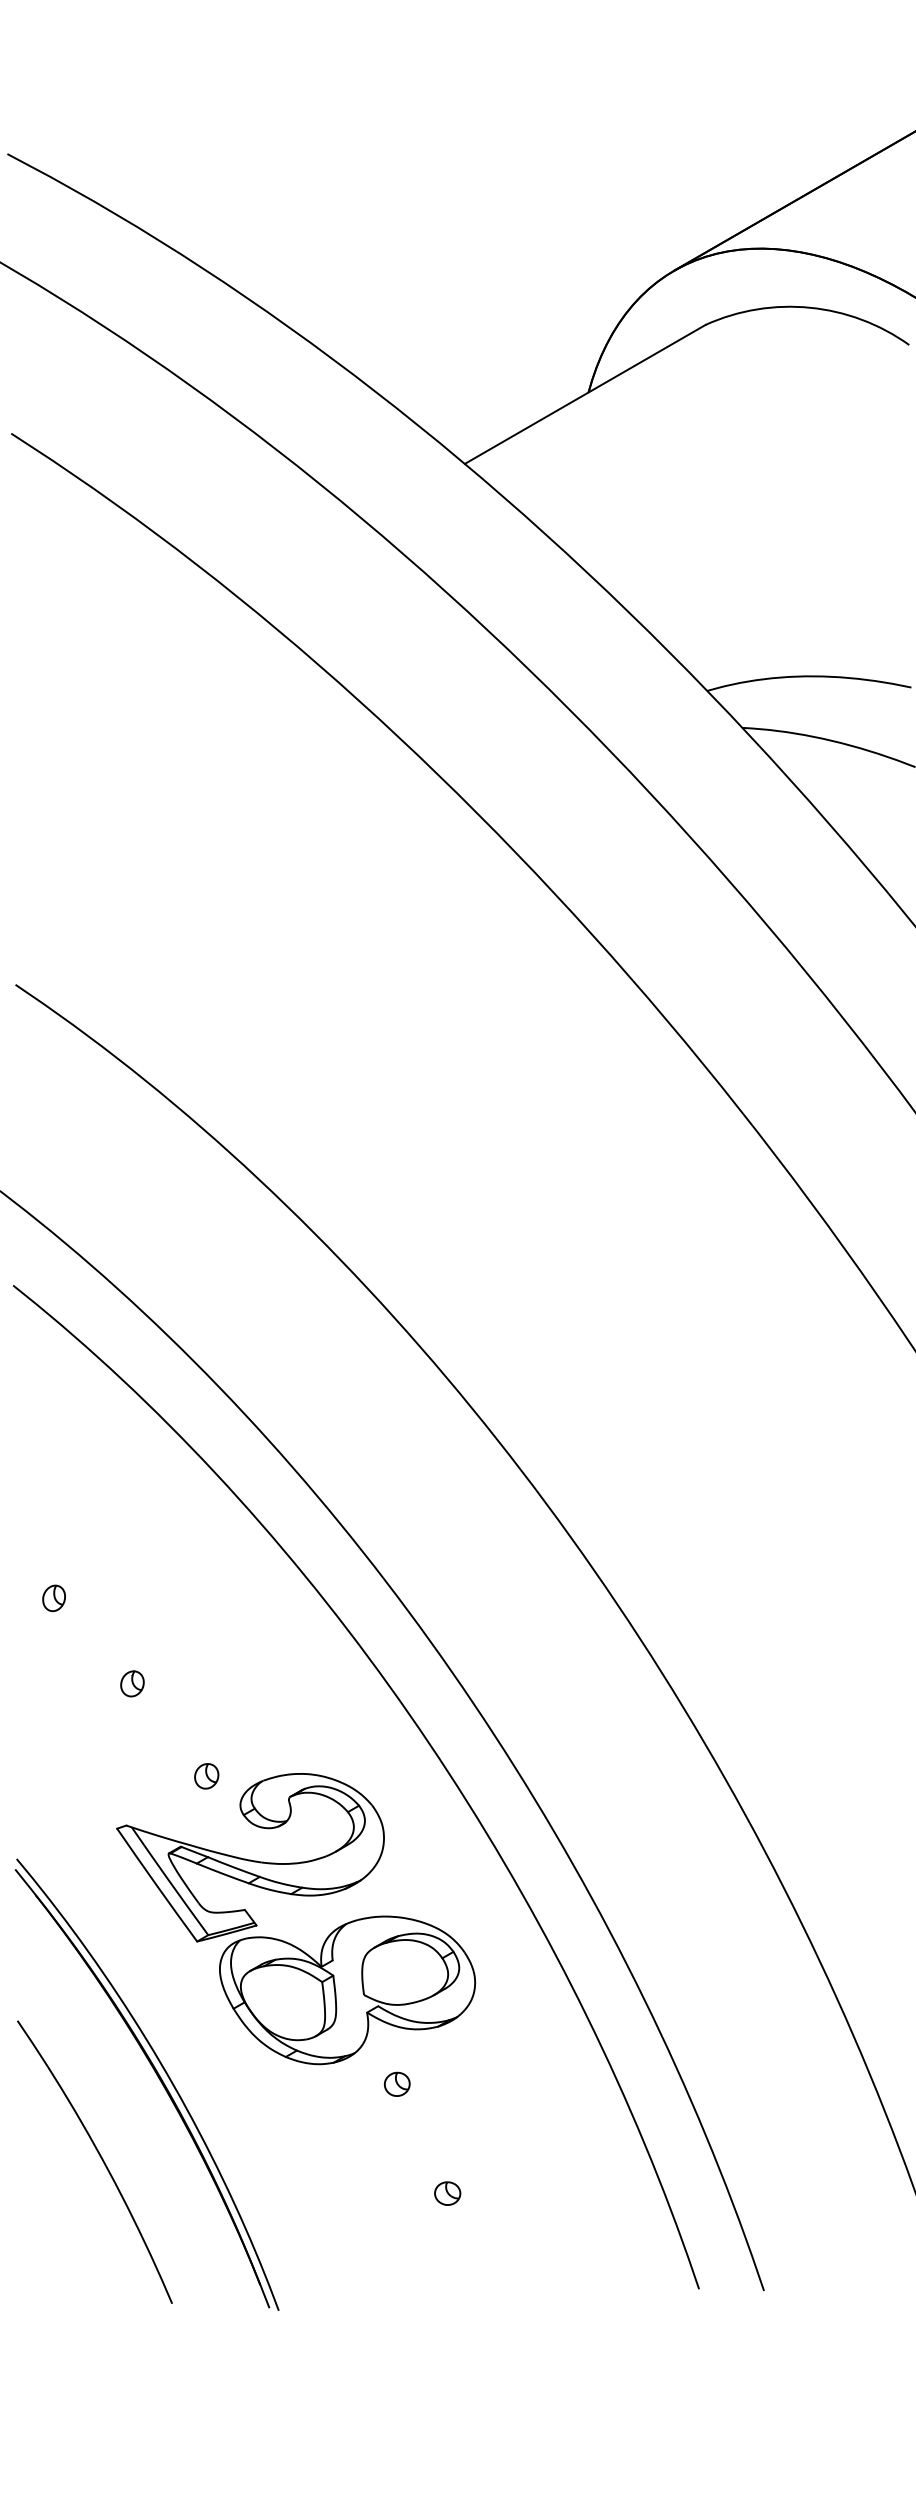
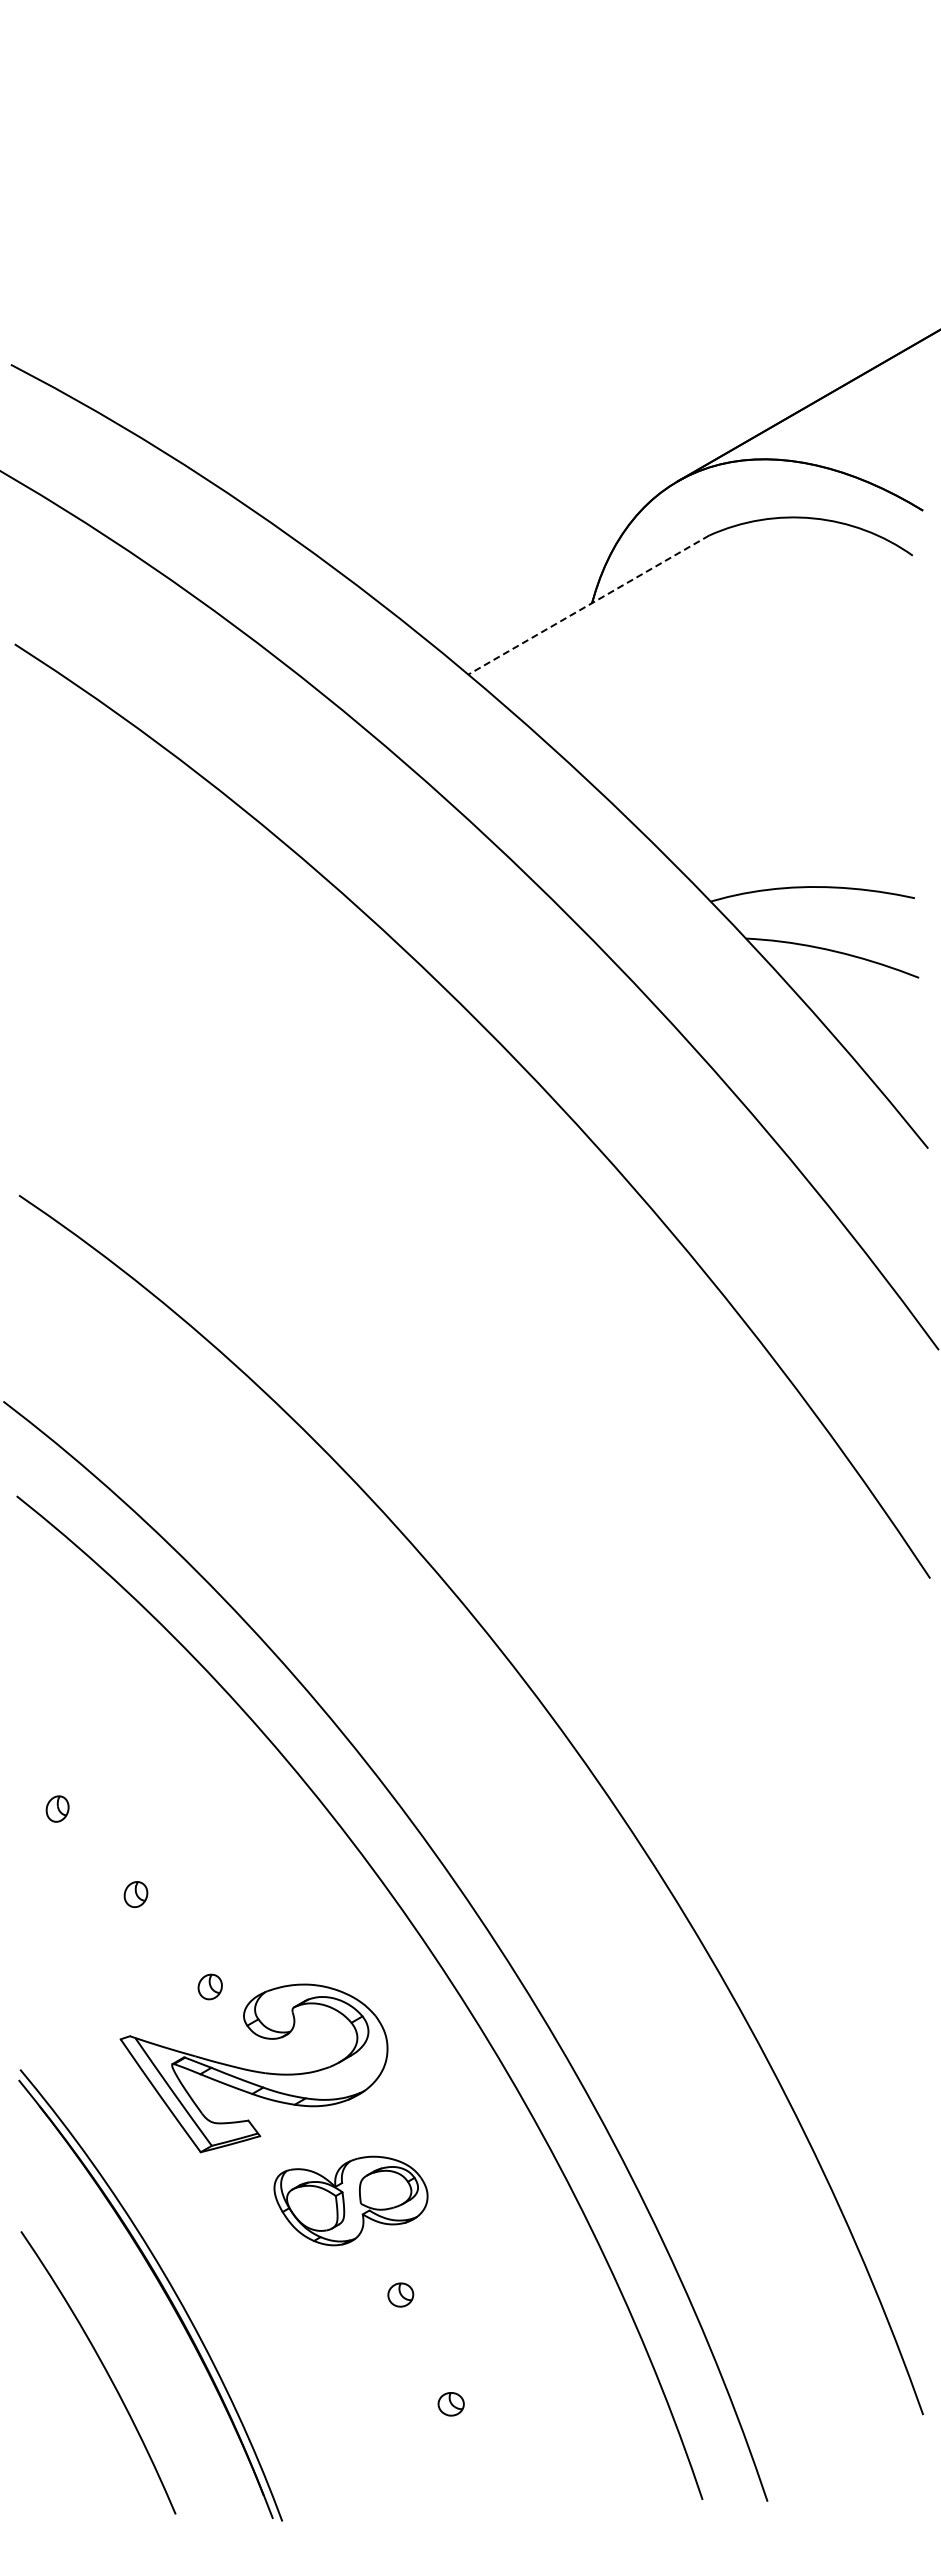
line: (584, 394) -> (588, 605), solid -> dashed
part: (346, 1989) -> (350, 2200), size x0.6

